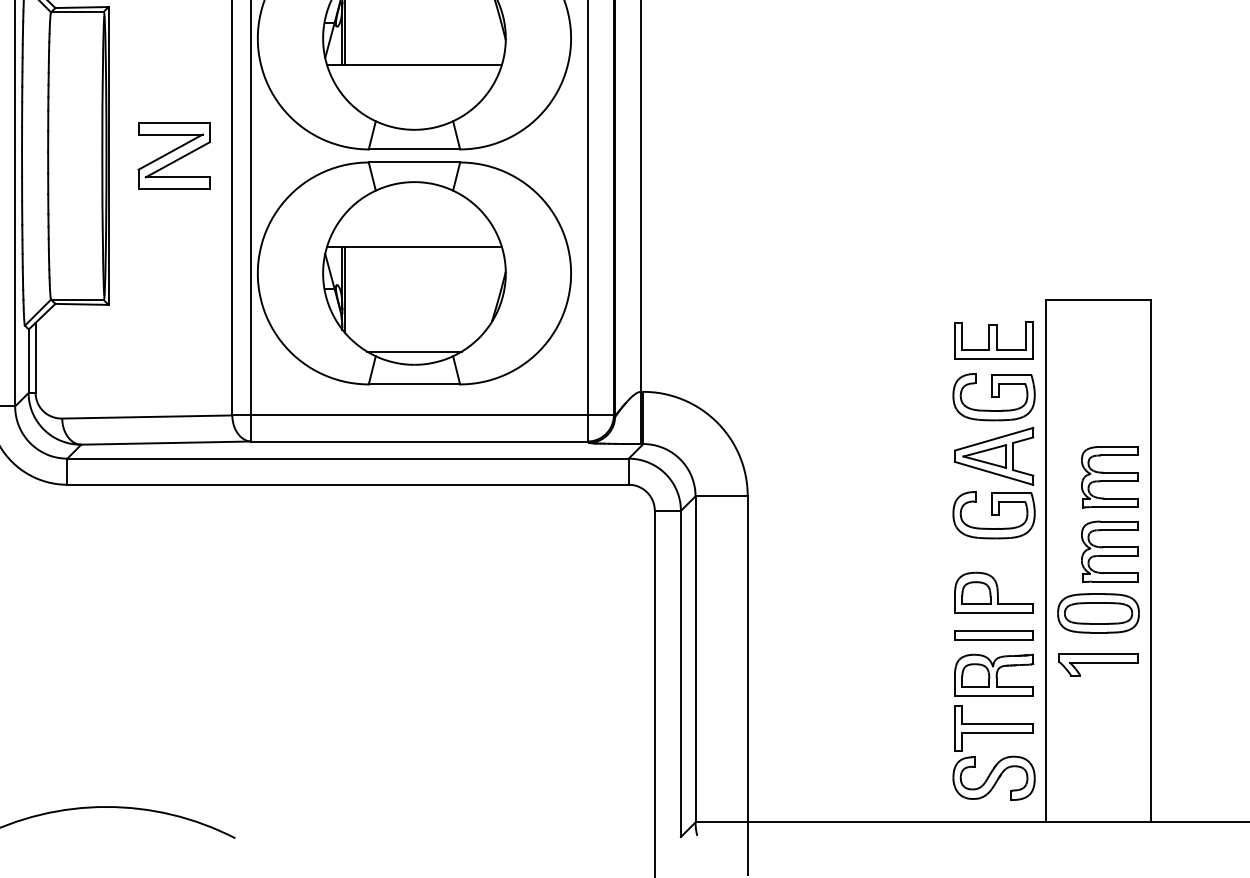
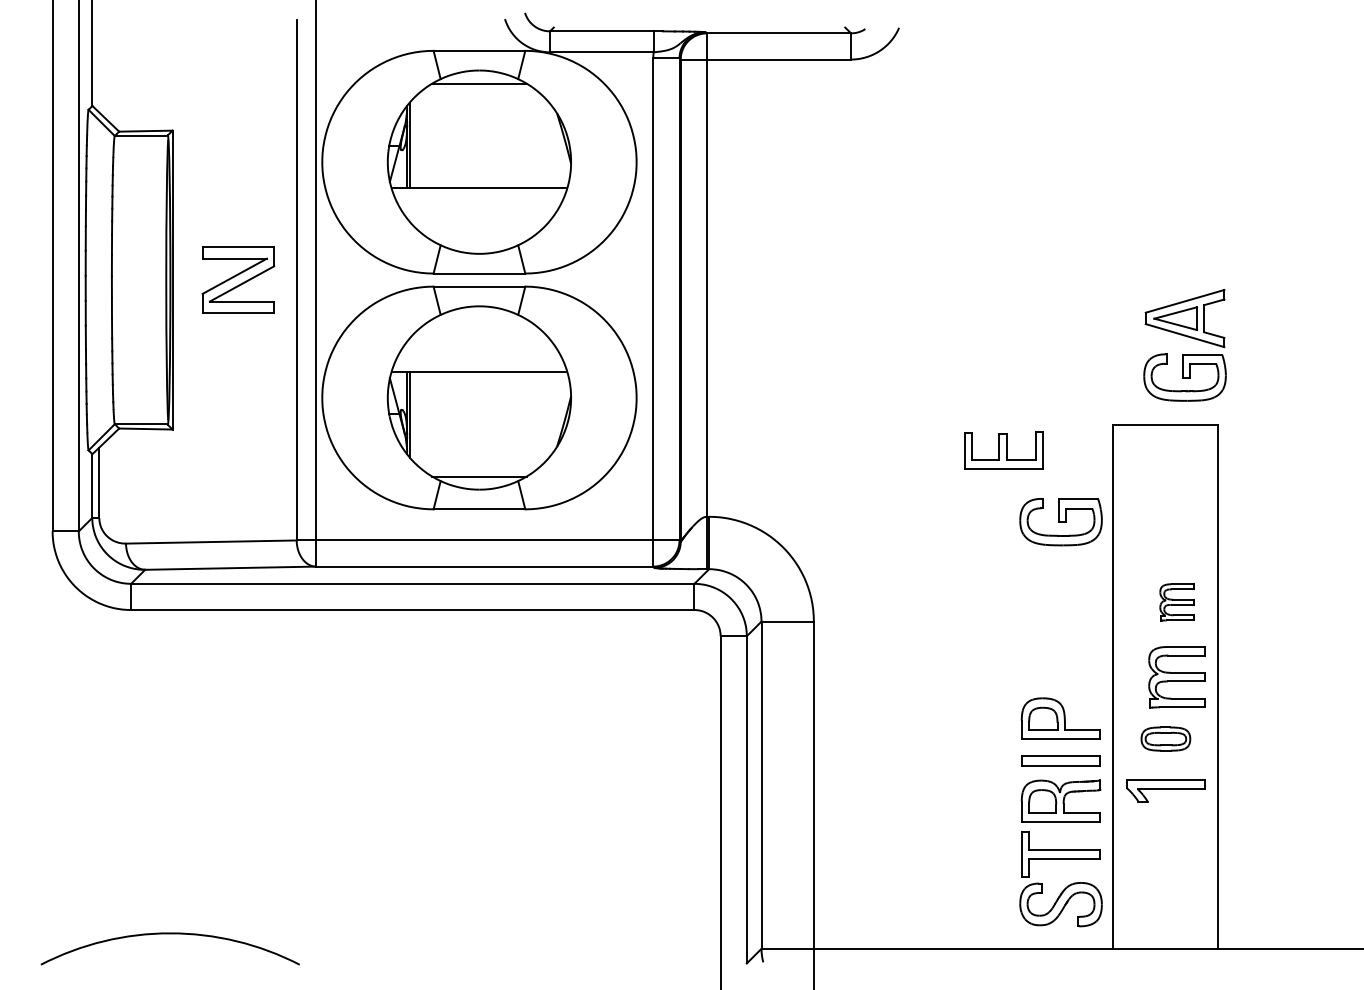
part: (993, 340) -> (1003, 450), moved
part: (996, 475) -> (1187, 337), moved
part: (1109, 477) -> (1176, 602), size x0.6
part: (1098, 612) -> (1165, 738), size x0.6

